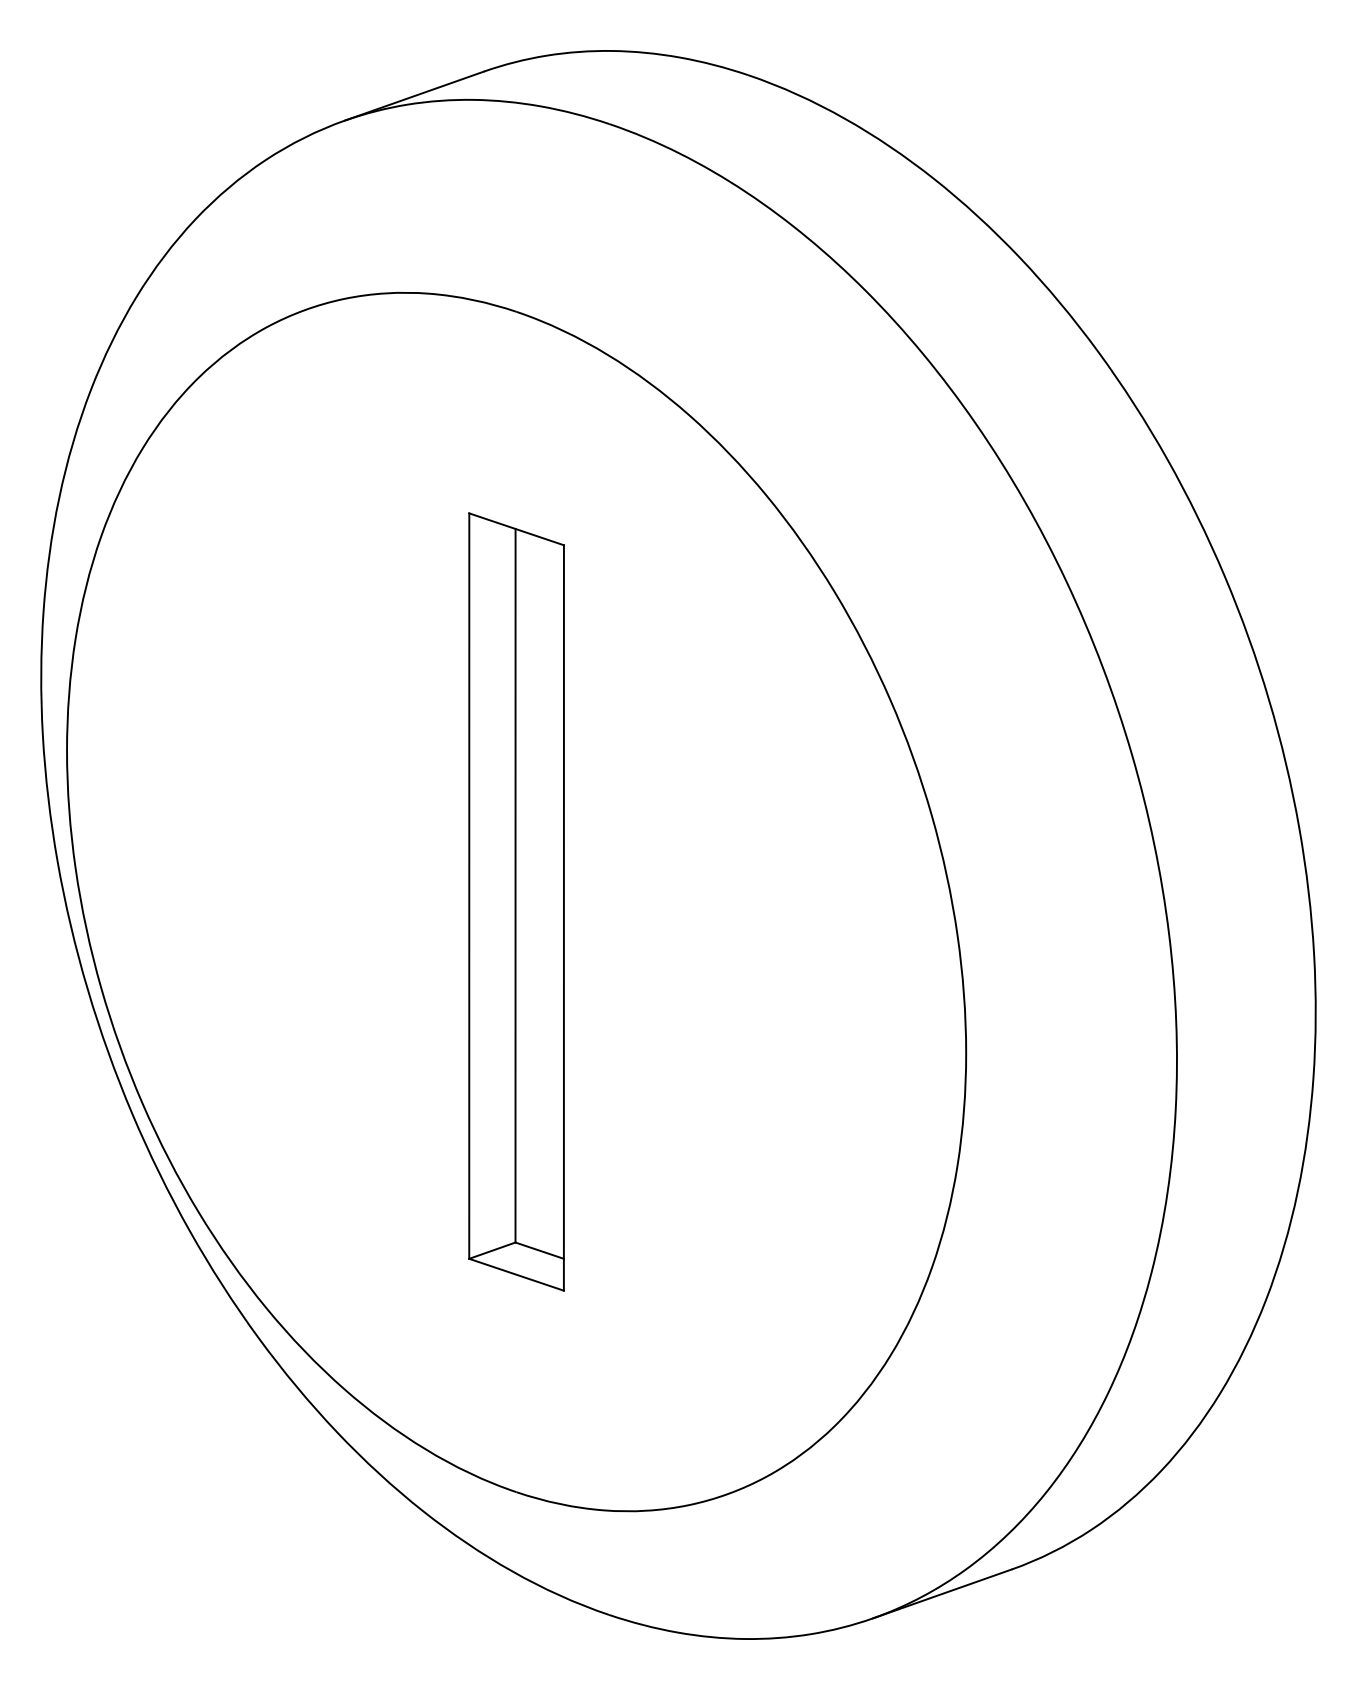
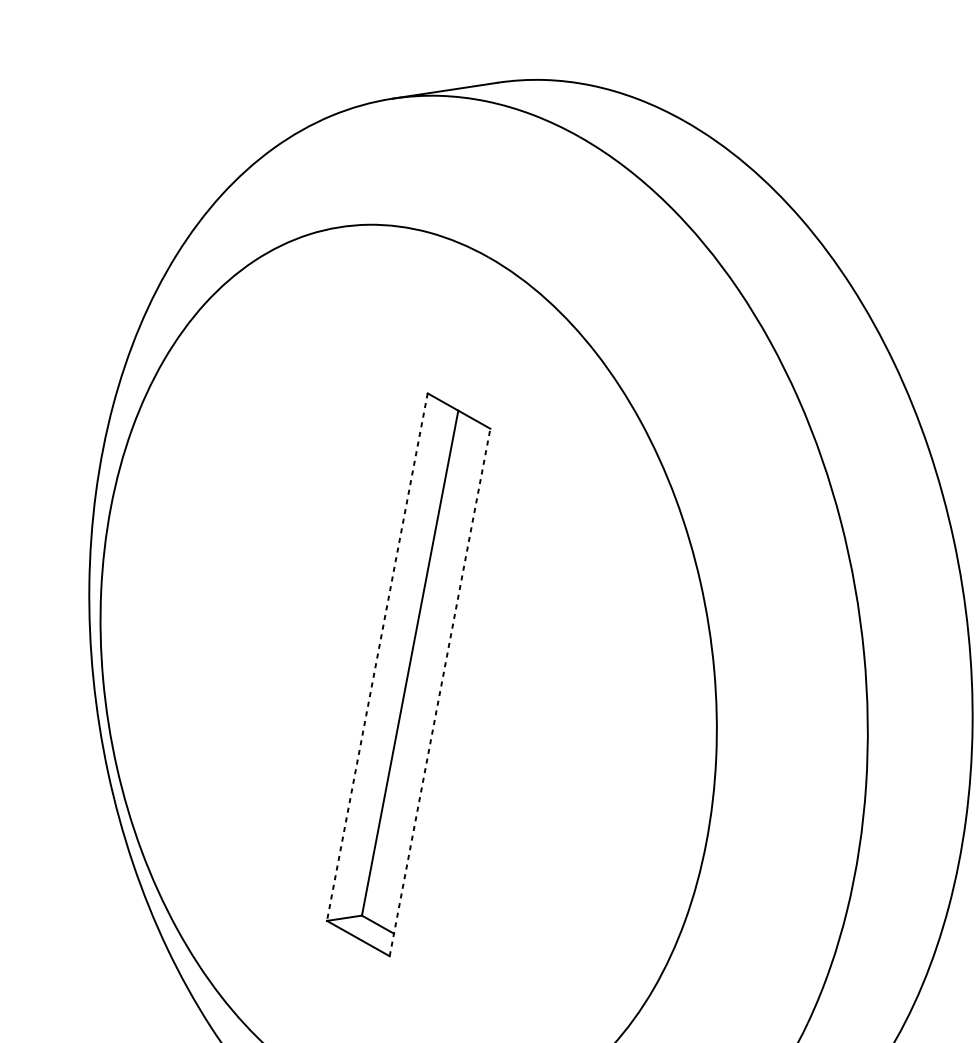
line: (469, 886) -> (377, 657), solid -> dashed
line: (563, 917) -> (439, 692), solid -> dashed

